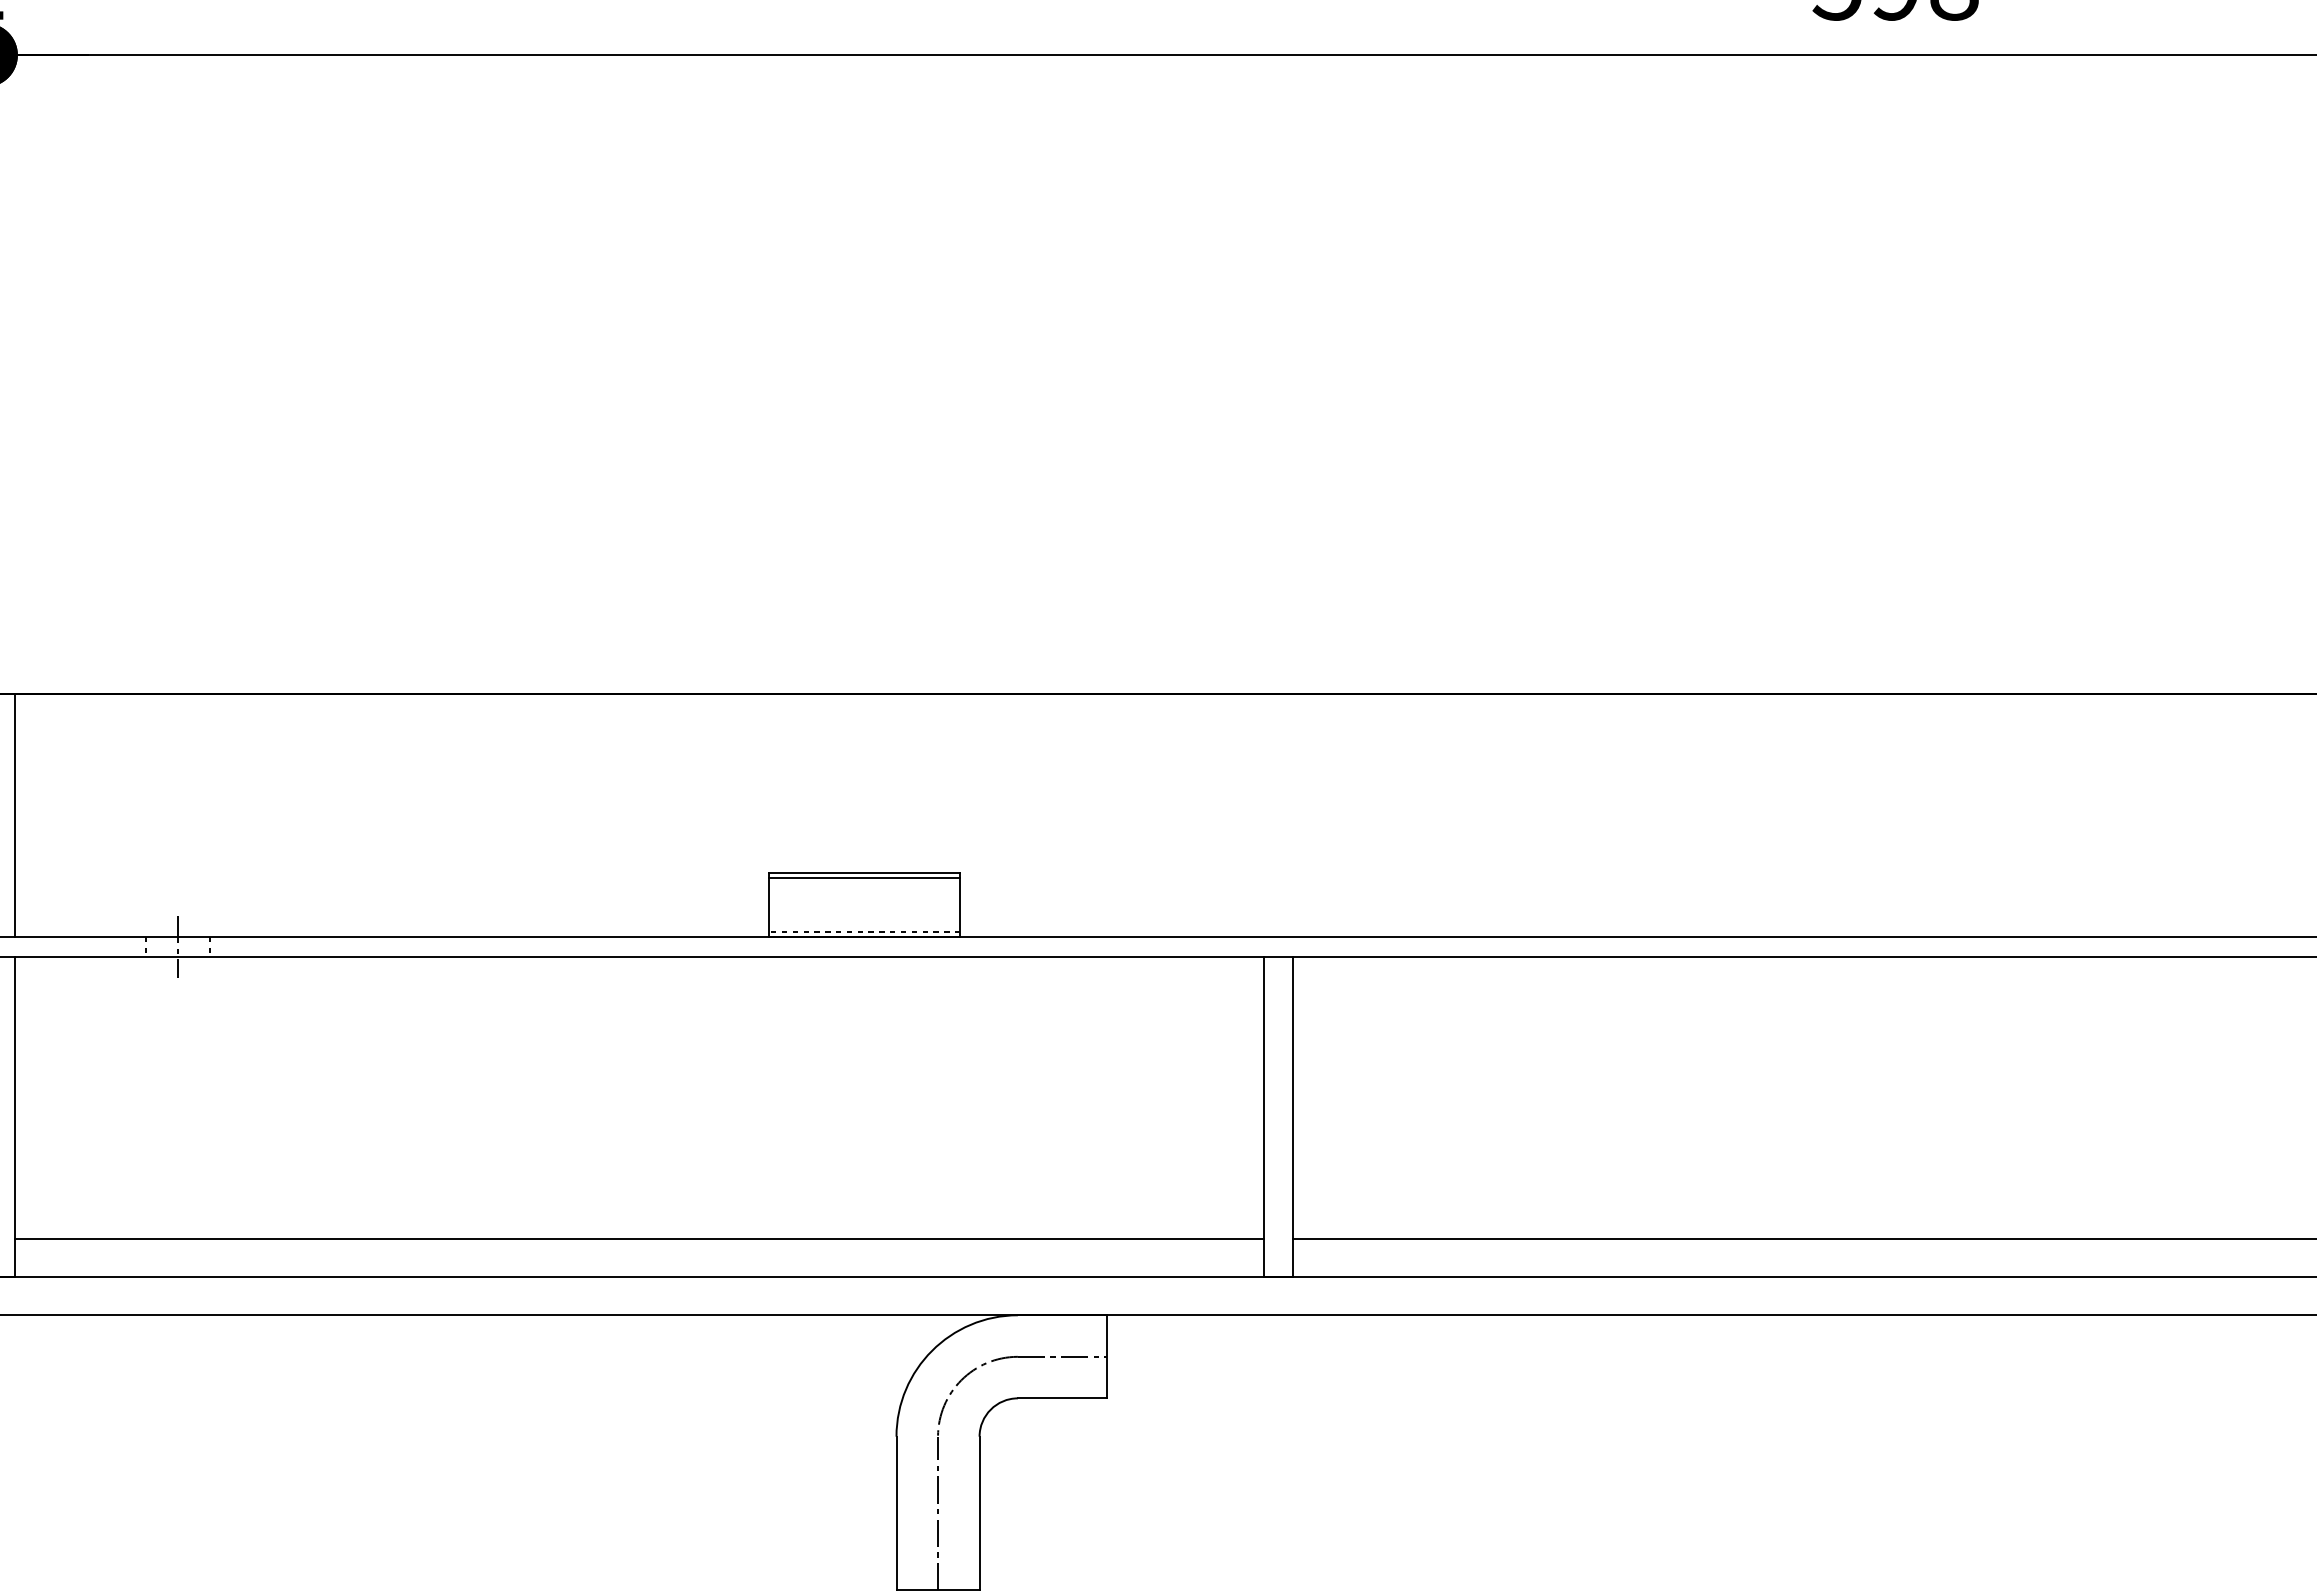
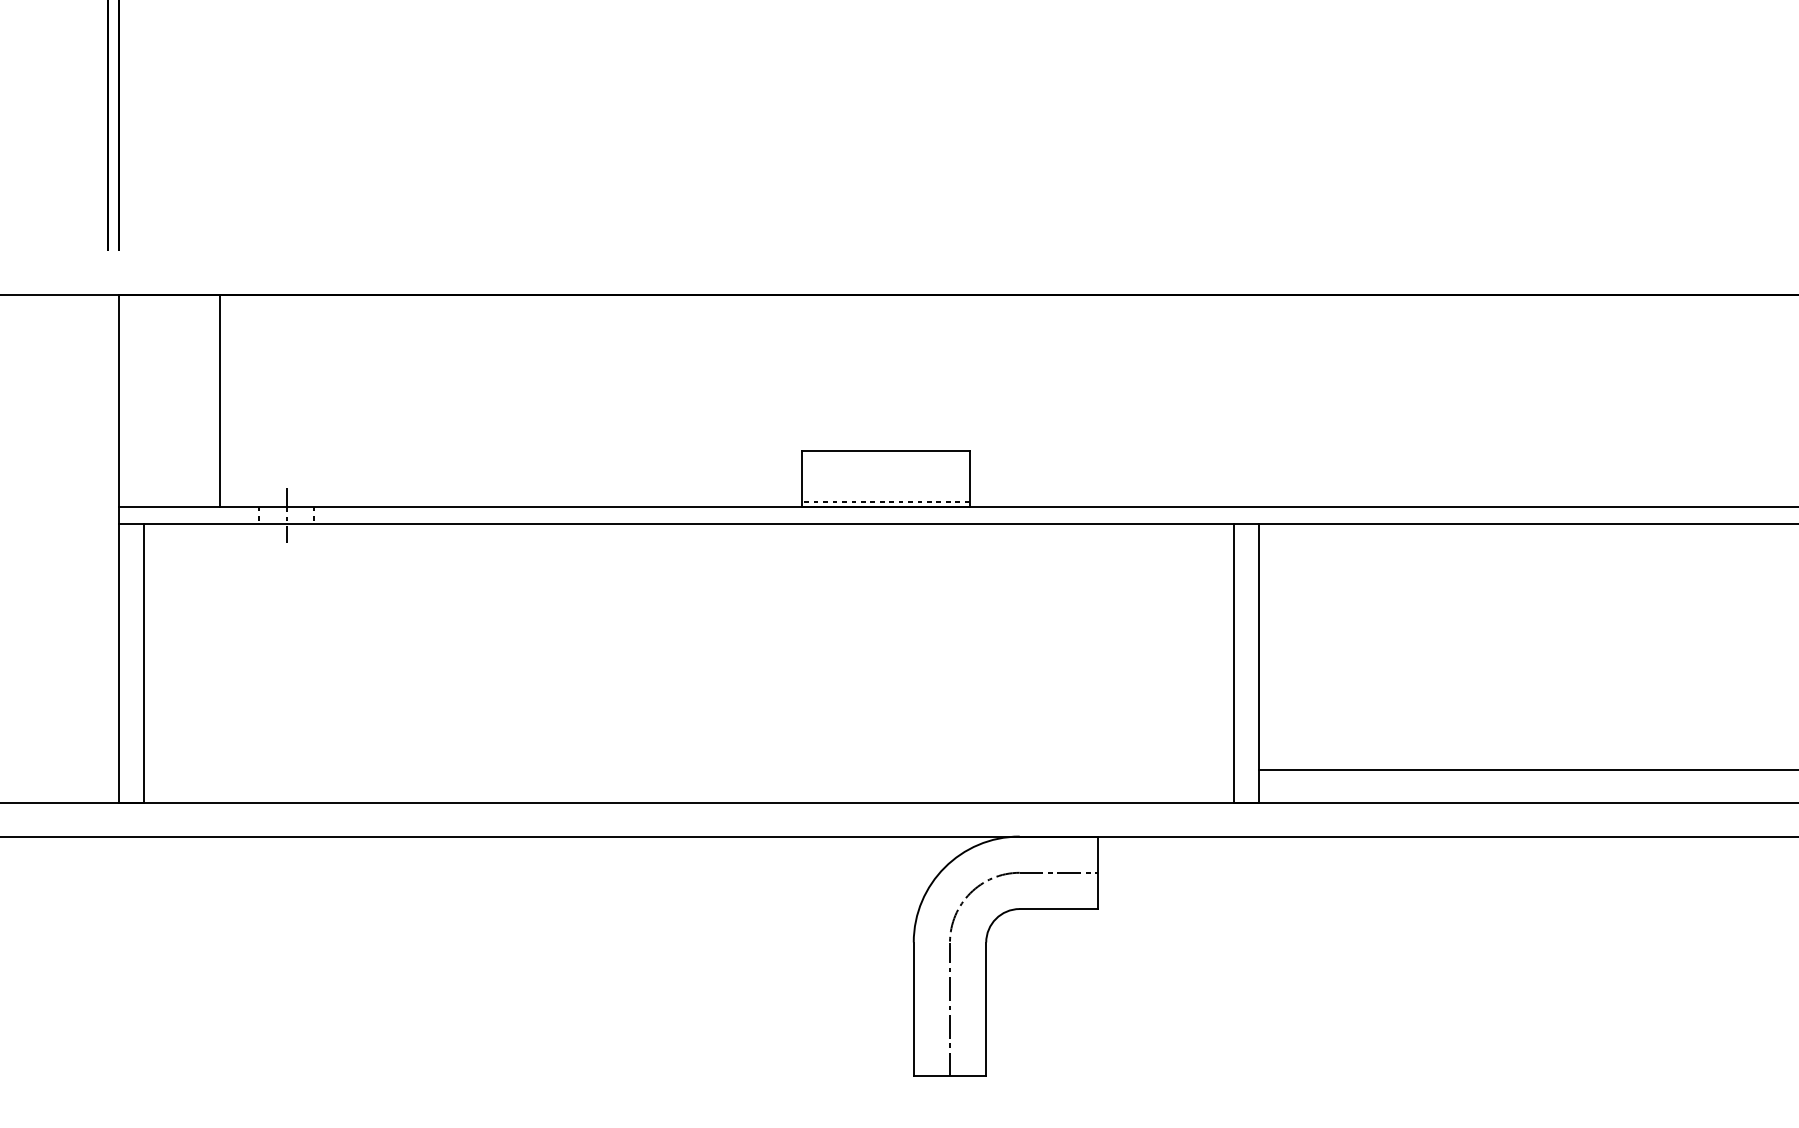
line: (14, 815) -> (220, 400), moved
line: (864, 877) -> (885, 454), removed
line: (638, 1238) -> (688, 769), removed

